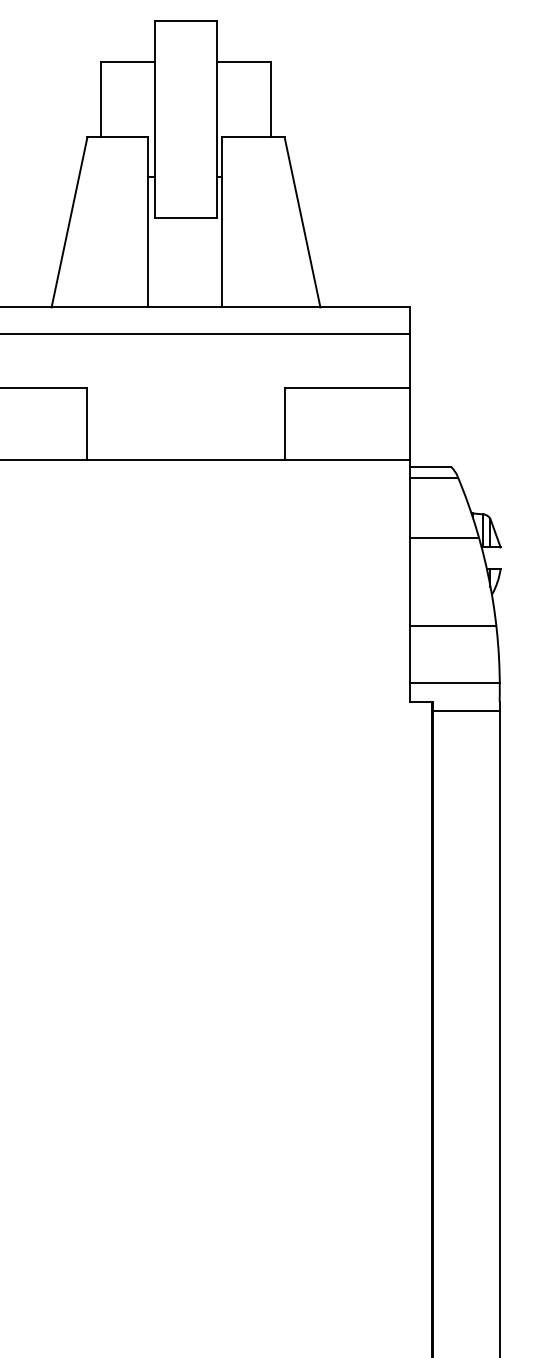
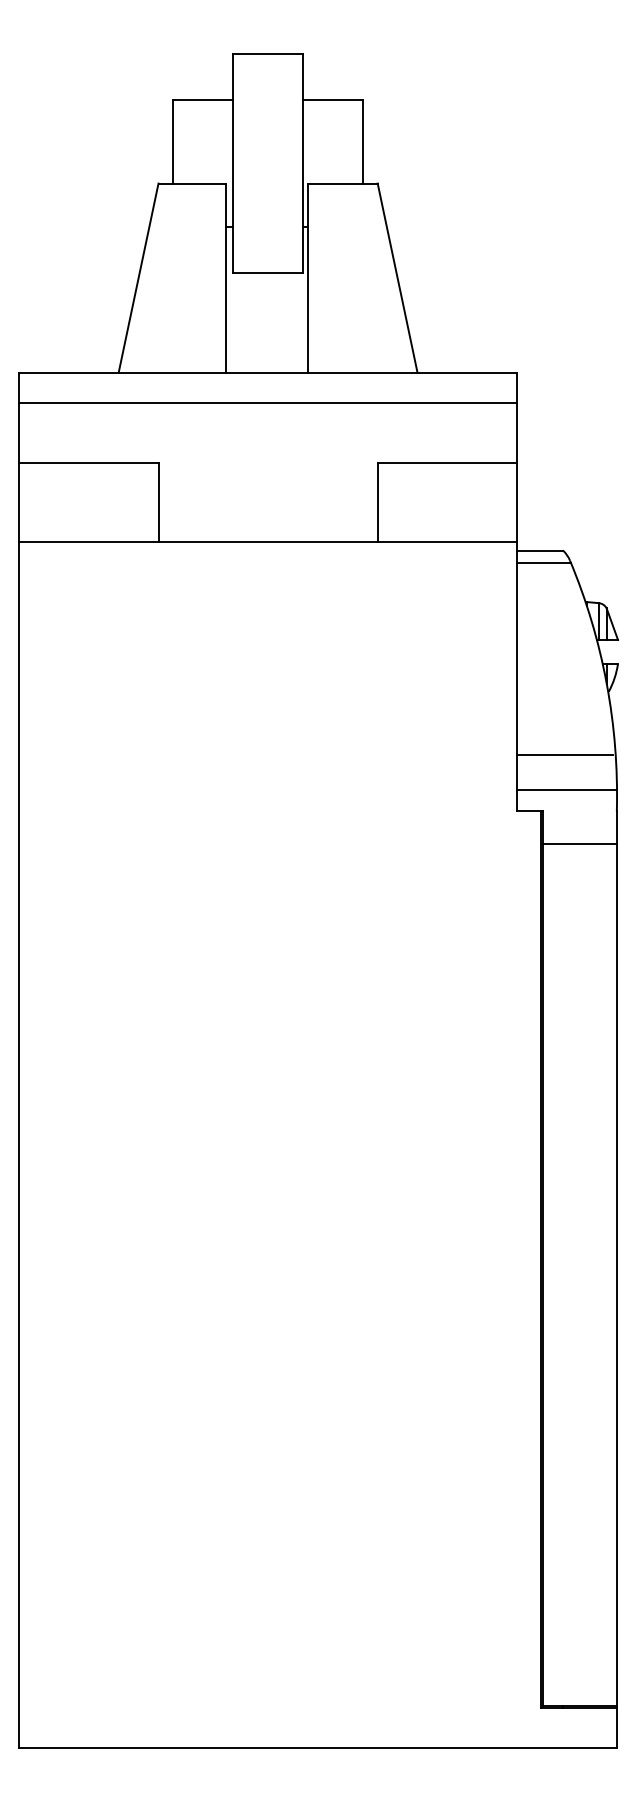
line: (444, 538) -> (555, 629), removed
line: (453, 626) -> (565, 755), moved
line: (466, 710) -> (579, 844), moved

